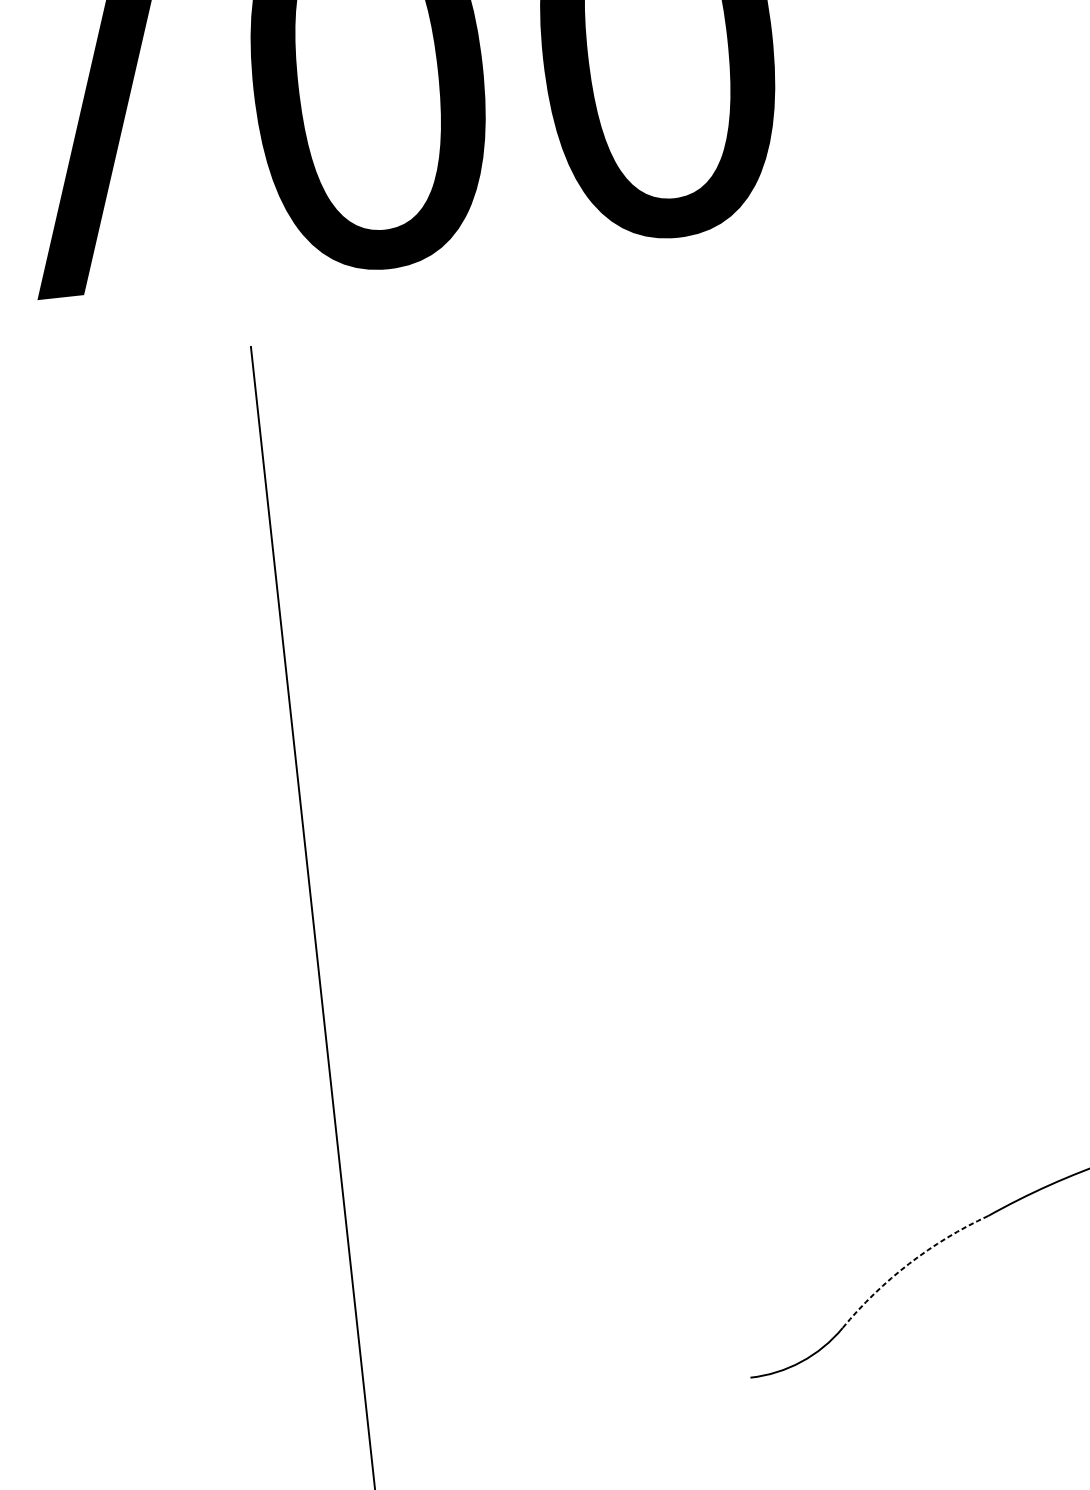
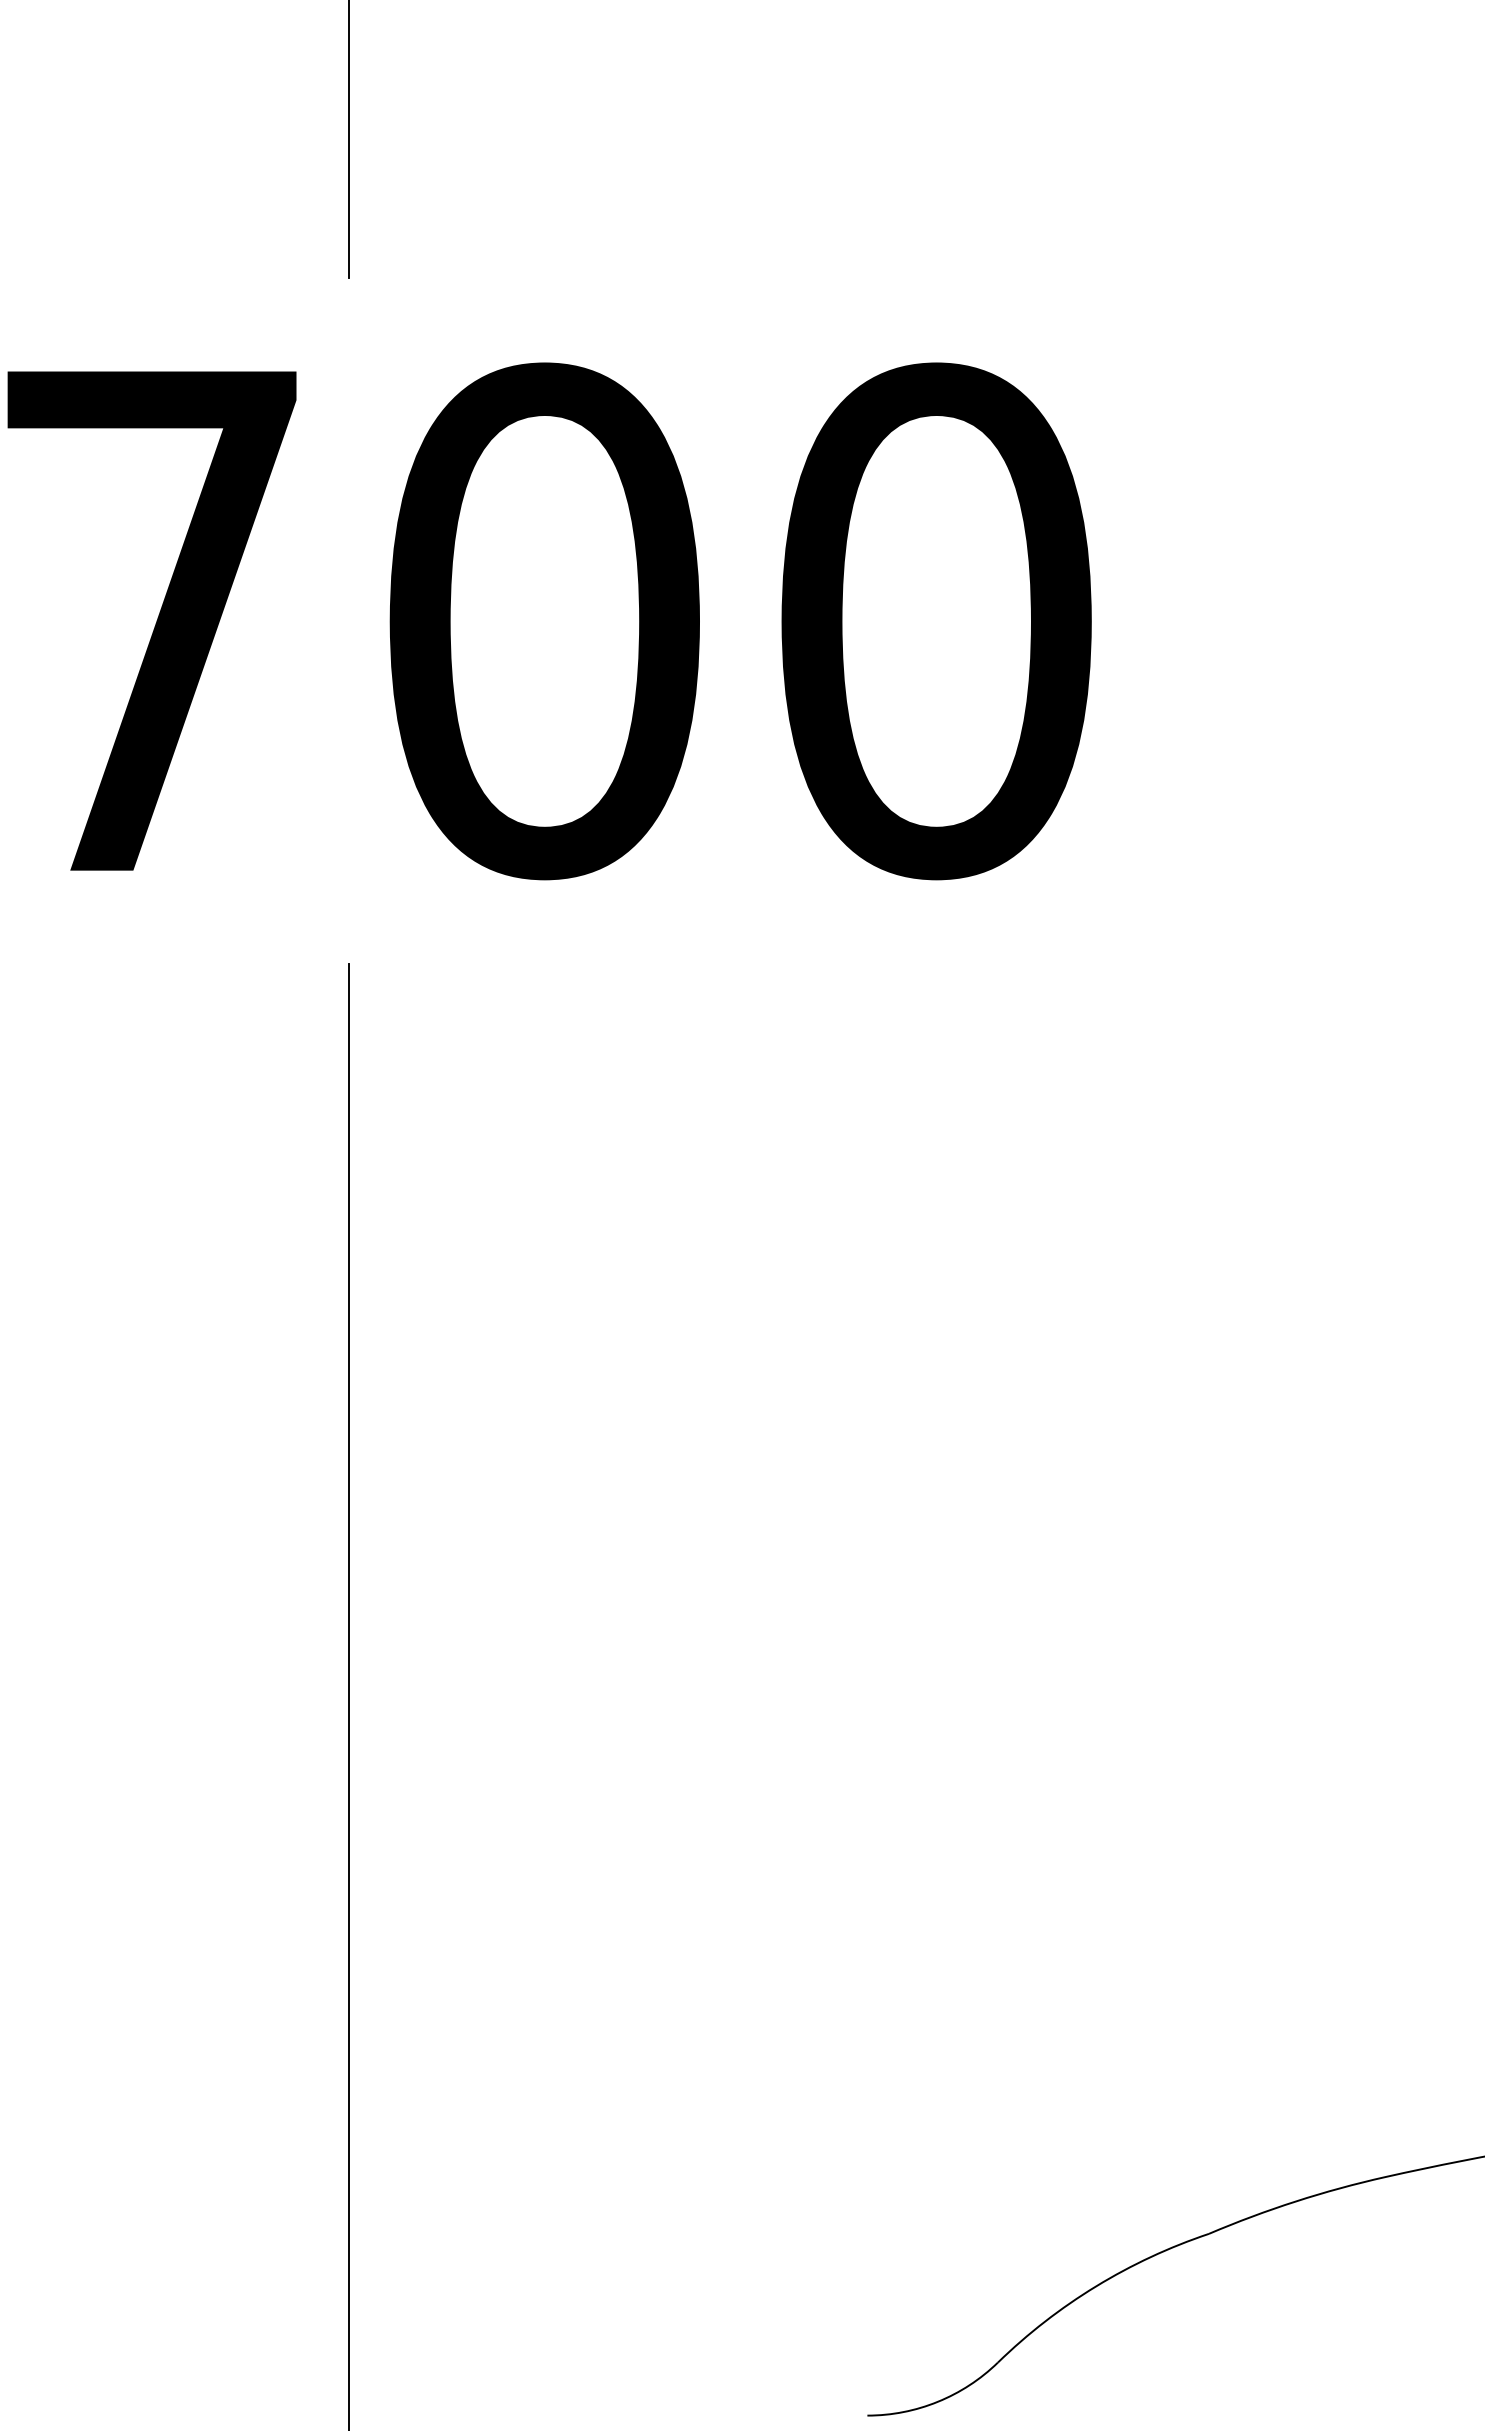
arc: (909, 1263) -> (1096, 2286), dashed -> solid

